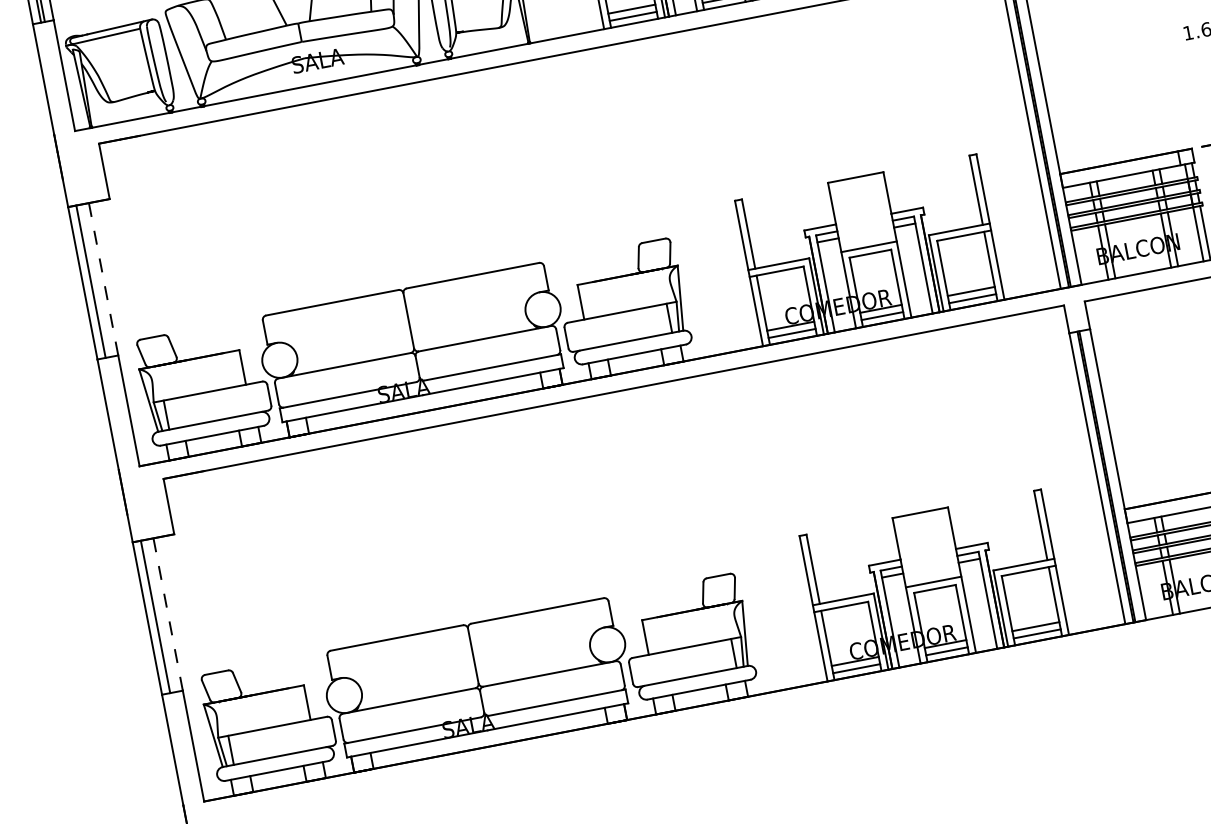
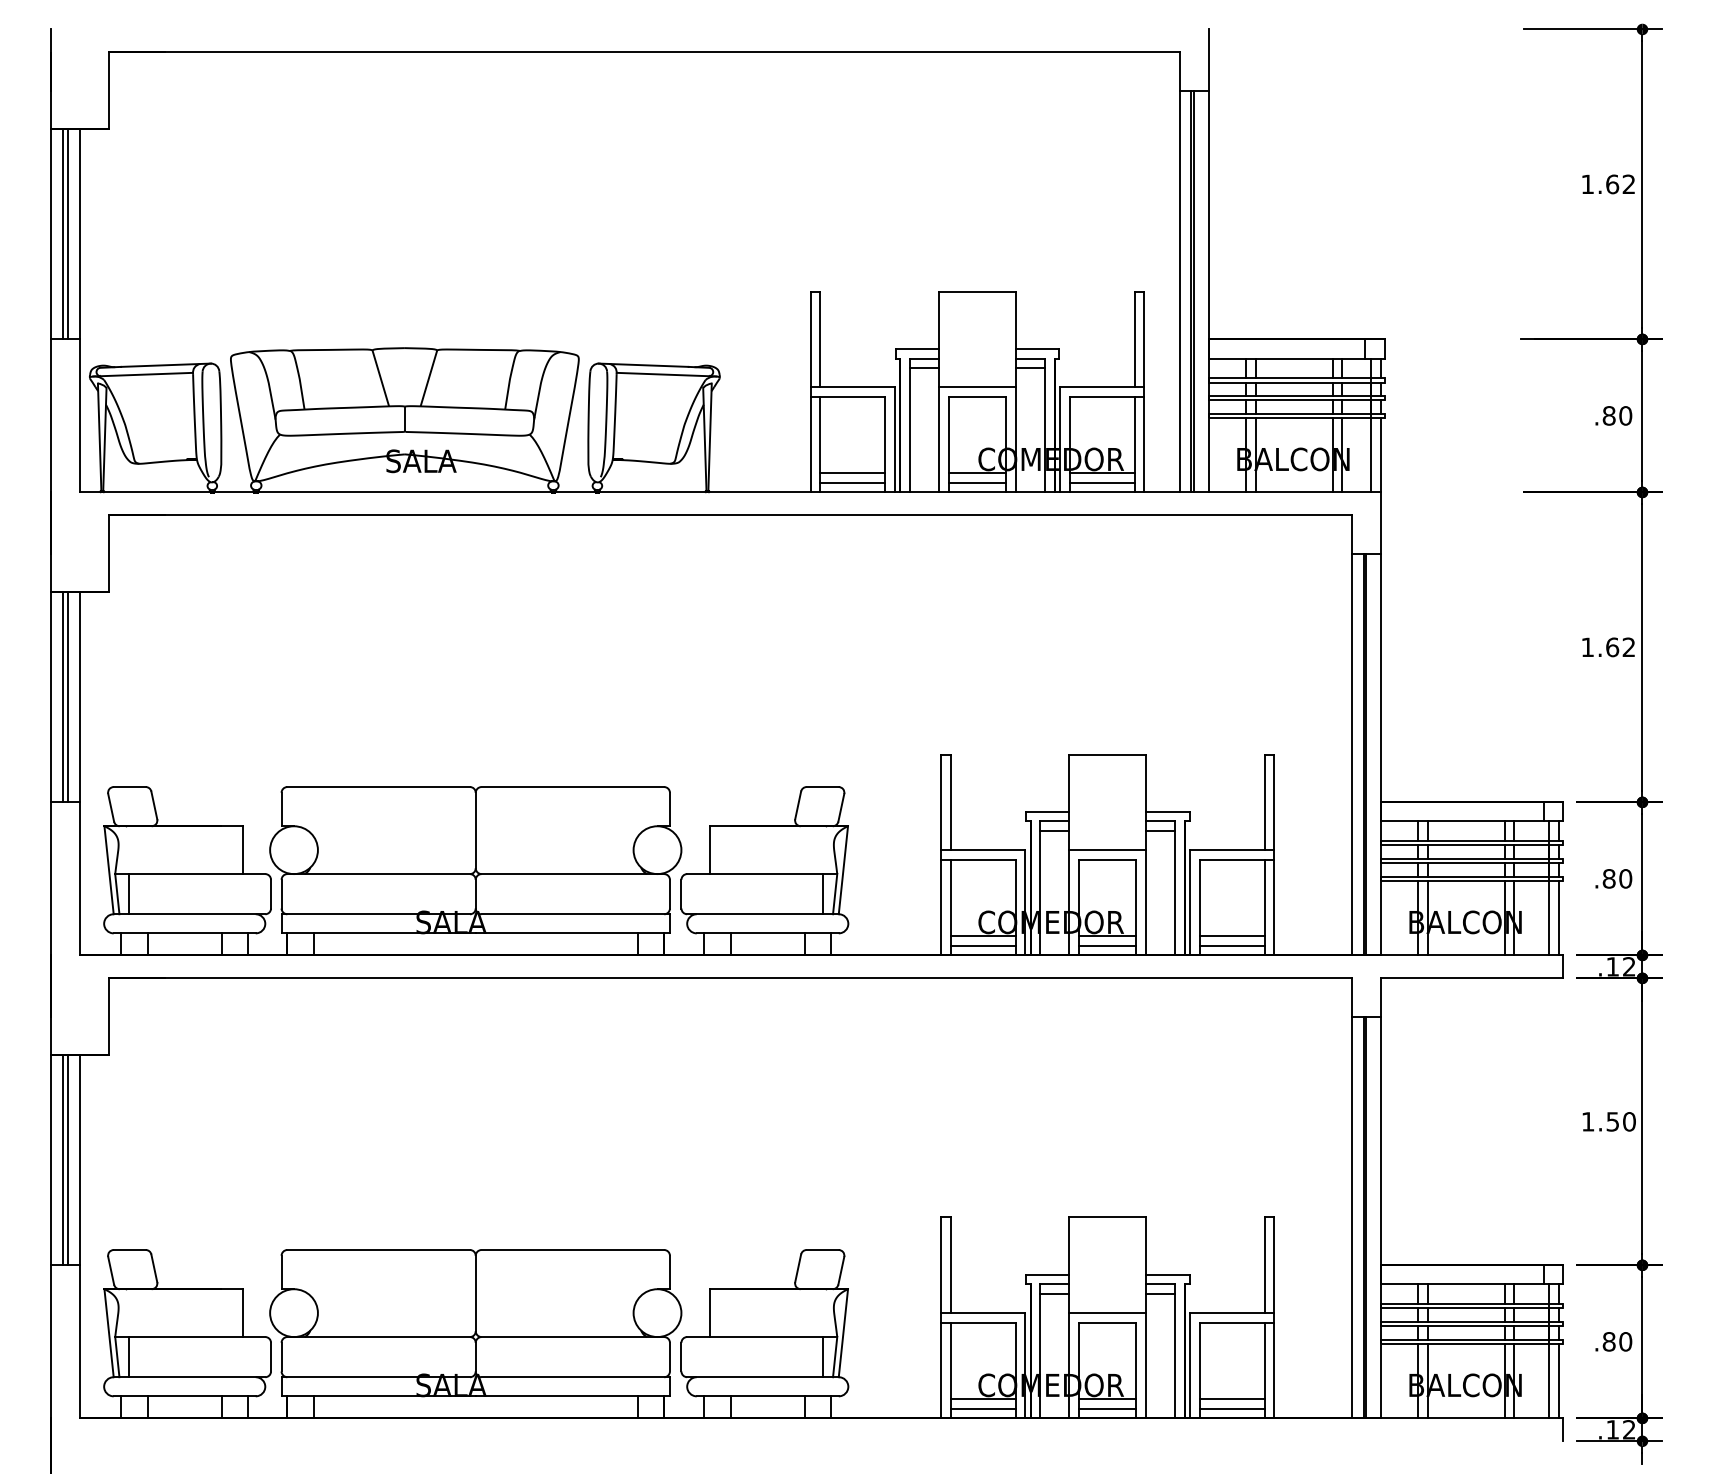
line: (103, 278) -> (80, 696), dashed -> solid
line: (94, 280) -> (67, 696), added
line: (168, 614) -> (80, 1159), dashed -> solid
line: (158, 615) -> (67, 1159), added

